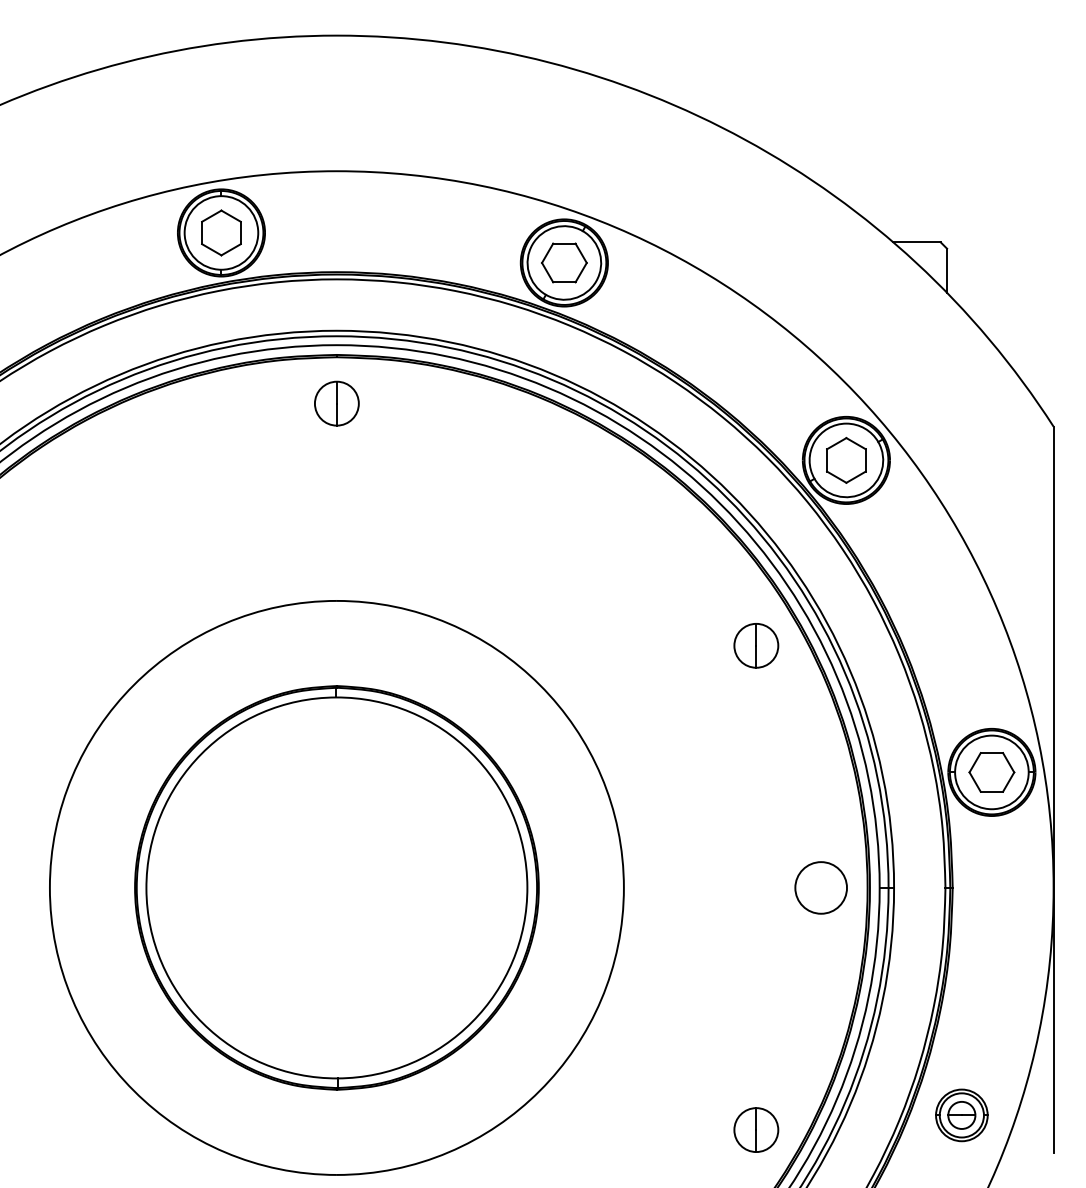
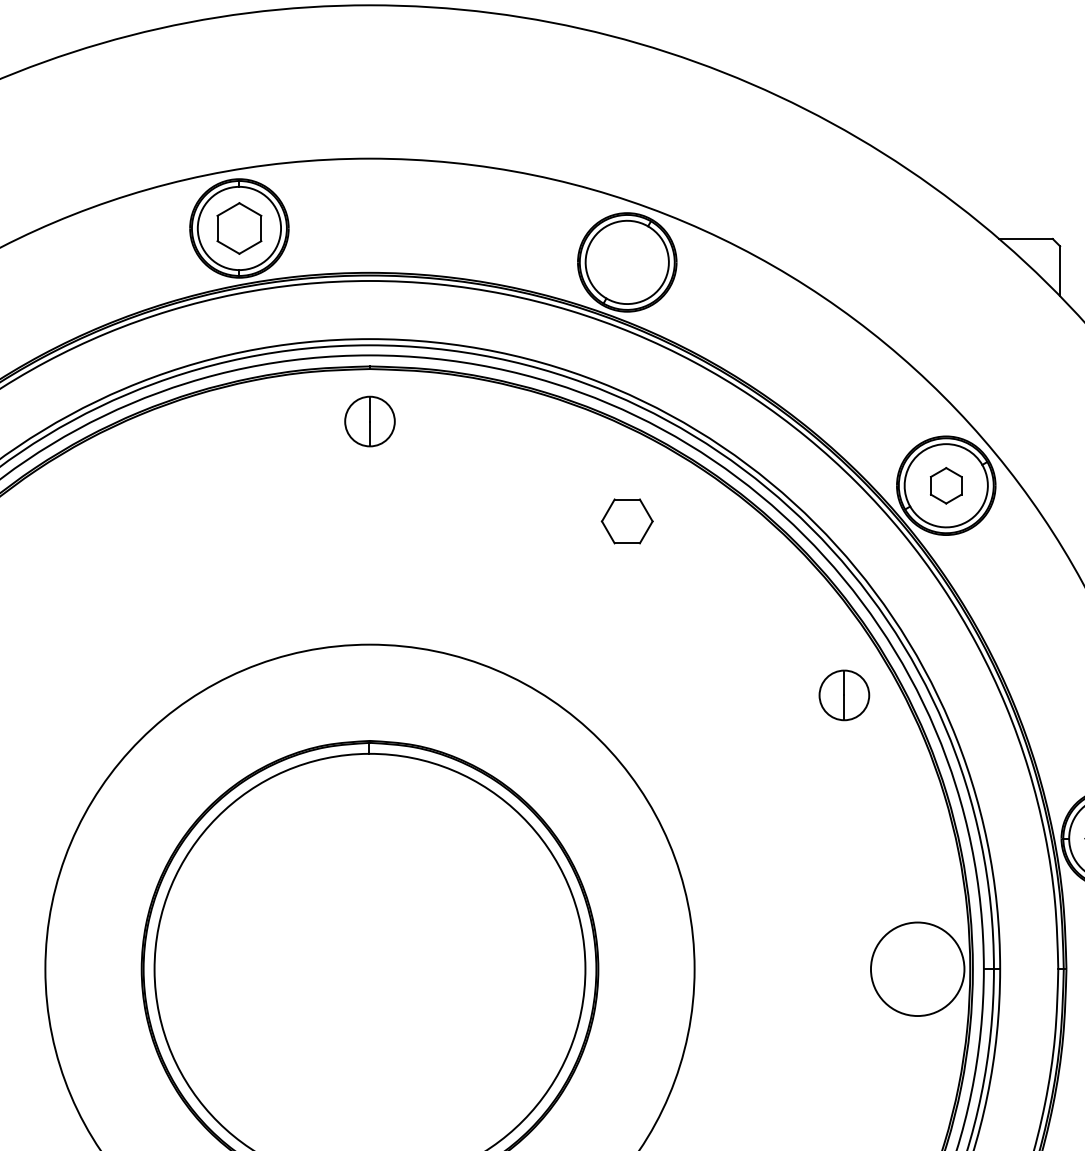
part: (564, 262) -> (627, 520), moved
part: (846, 460) -> (946, 485), size x0.7
circle: (821, 887) -> (918, 968), size x1.6

